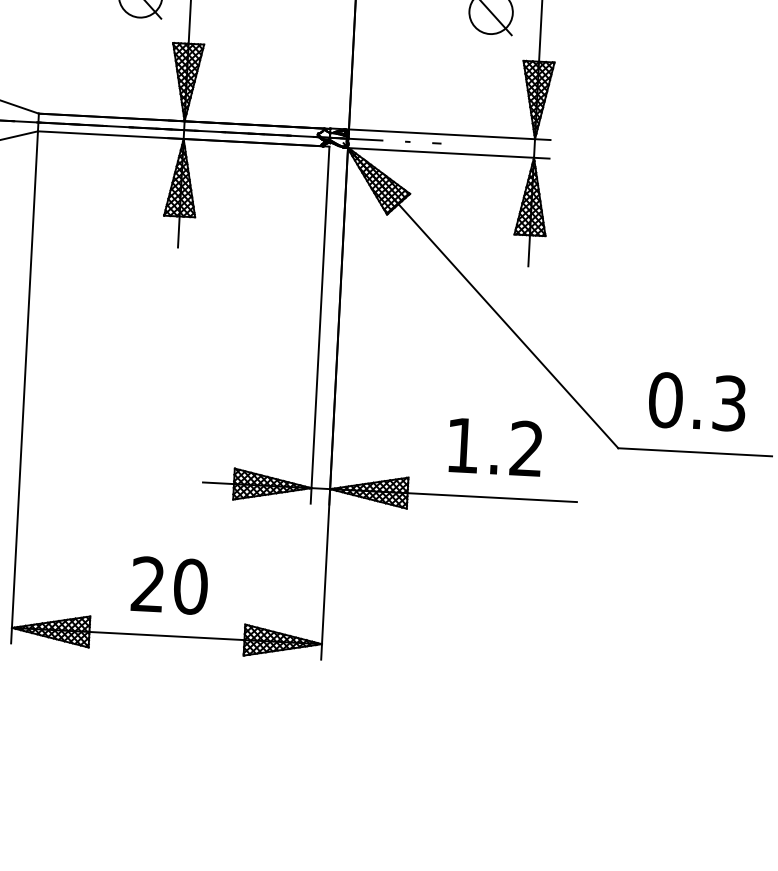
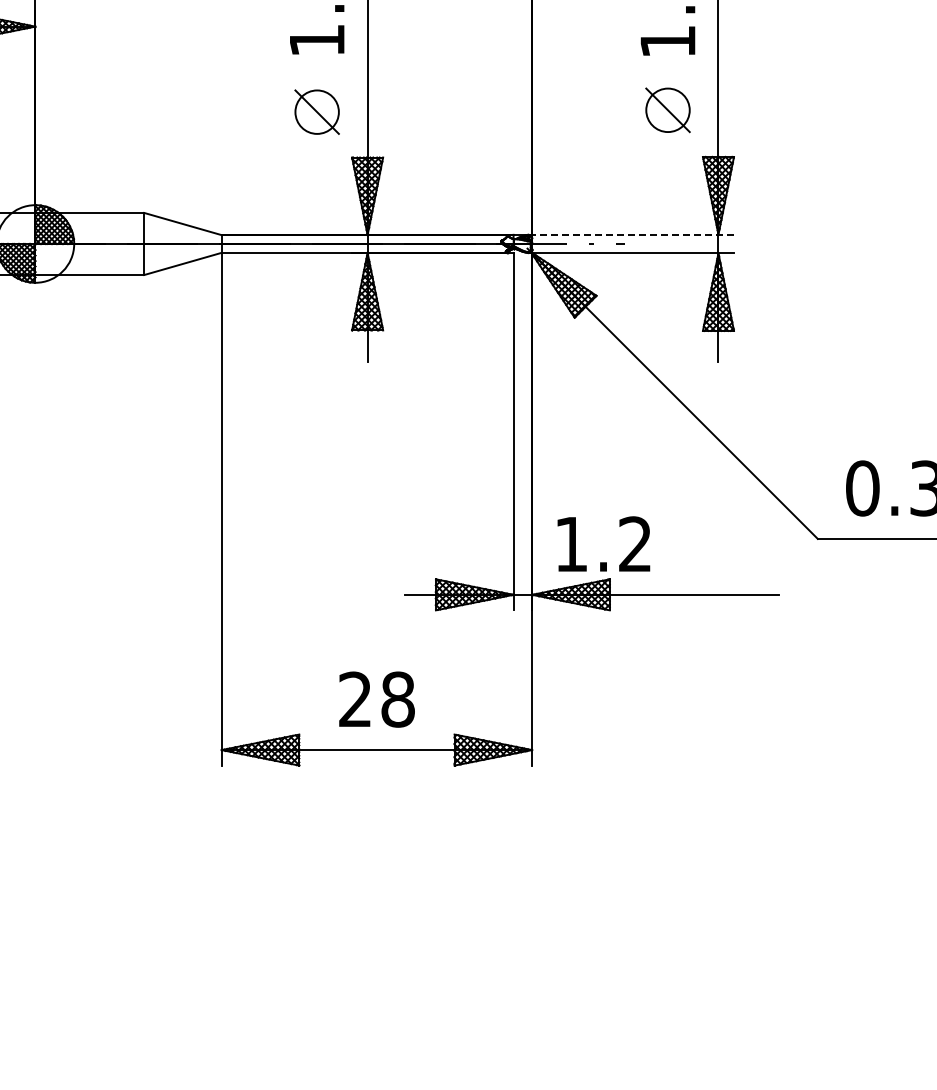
line: (447, 134) -> (630, 234), solid -> dashed
text: (494, 446) -> (603, 543), moved
text: (191, 586) -> (398, 699), 20 -> 28

